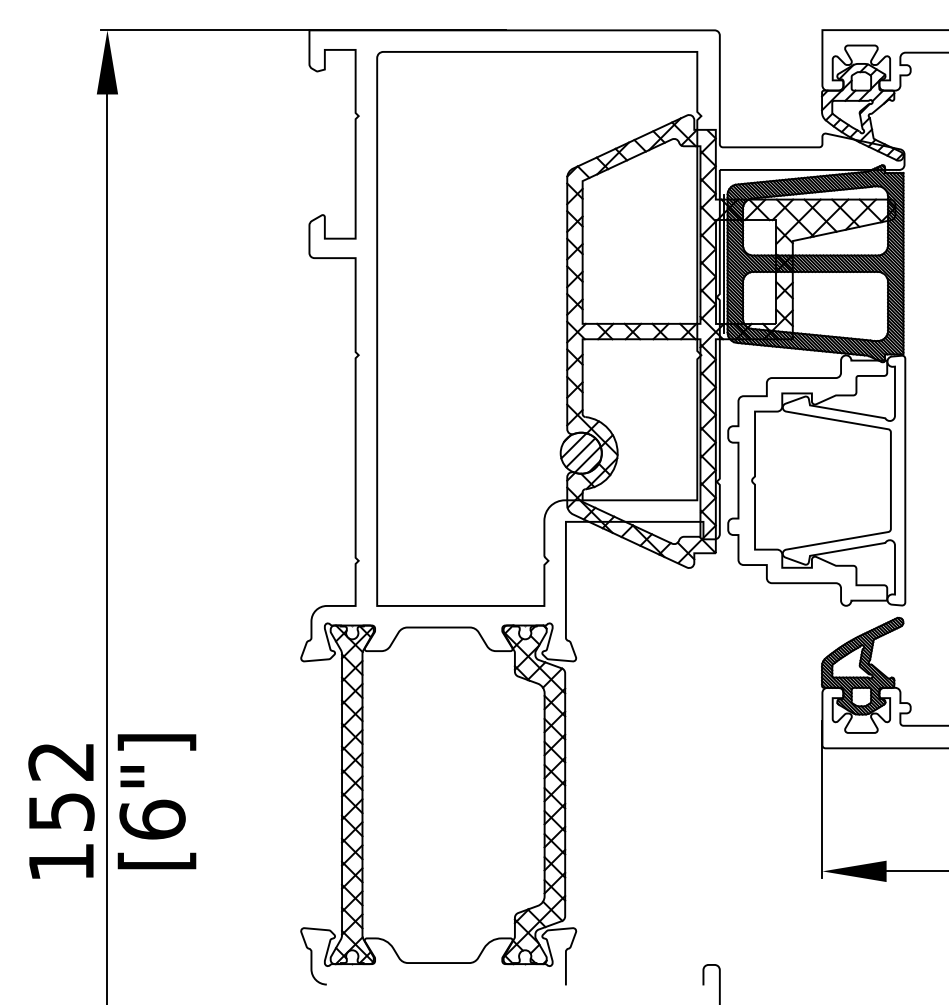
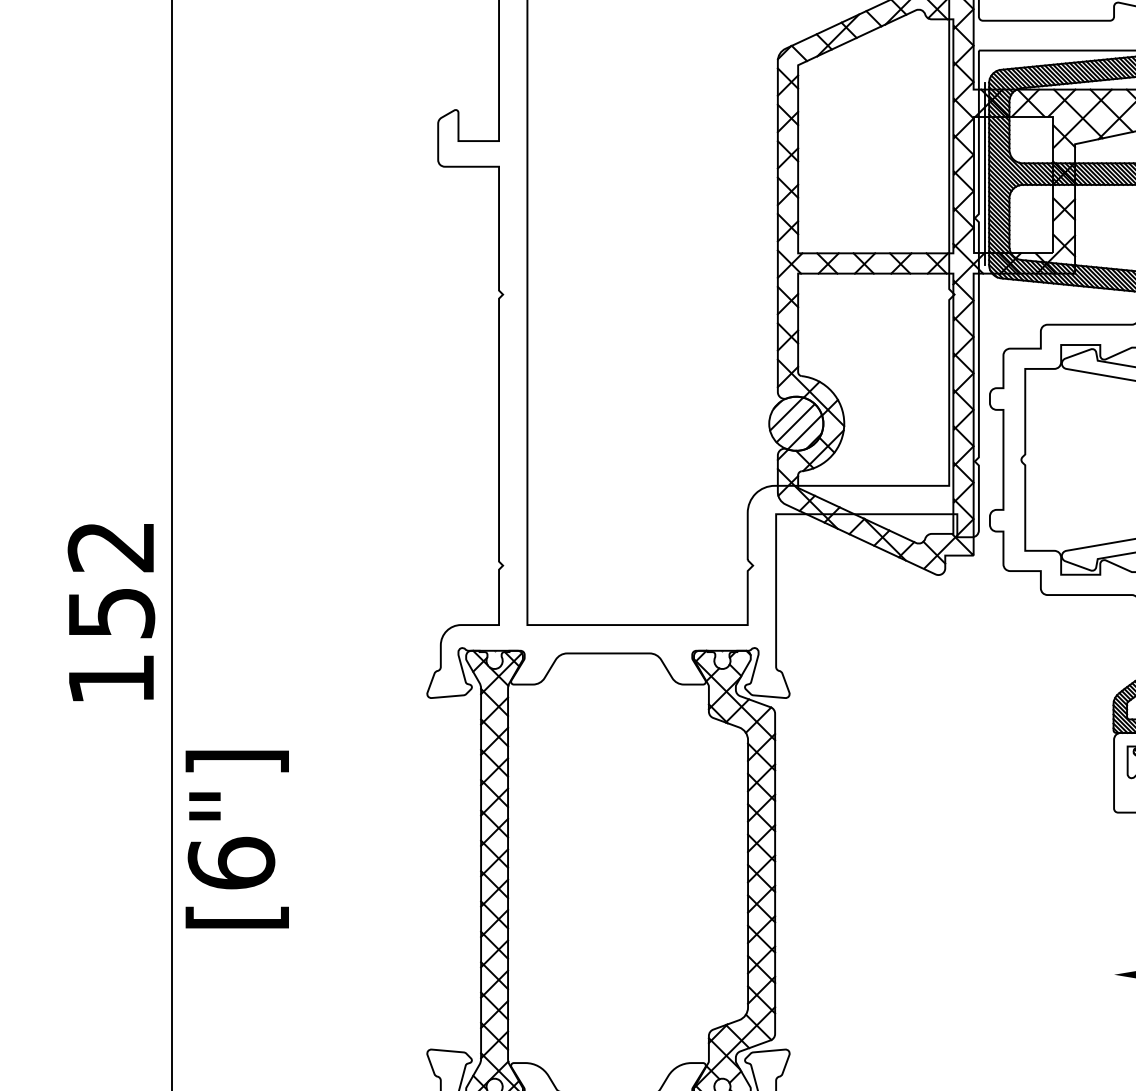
line: (822, 799) -> (1114, 880), removed
text: (156, 801) -> (236, 839), moved
text: (61, 811) -> (111, 612), moved

